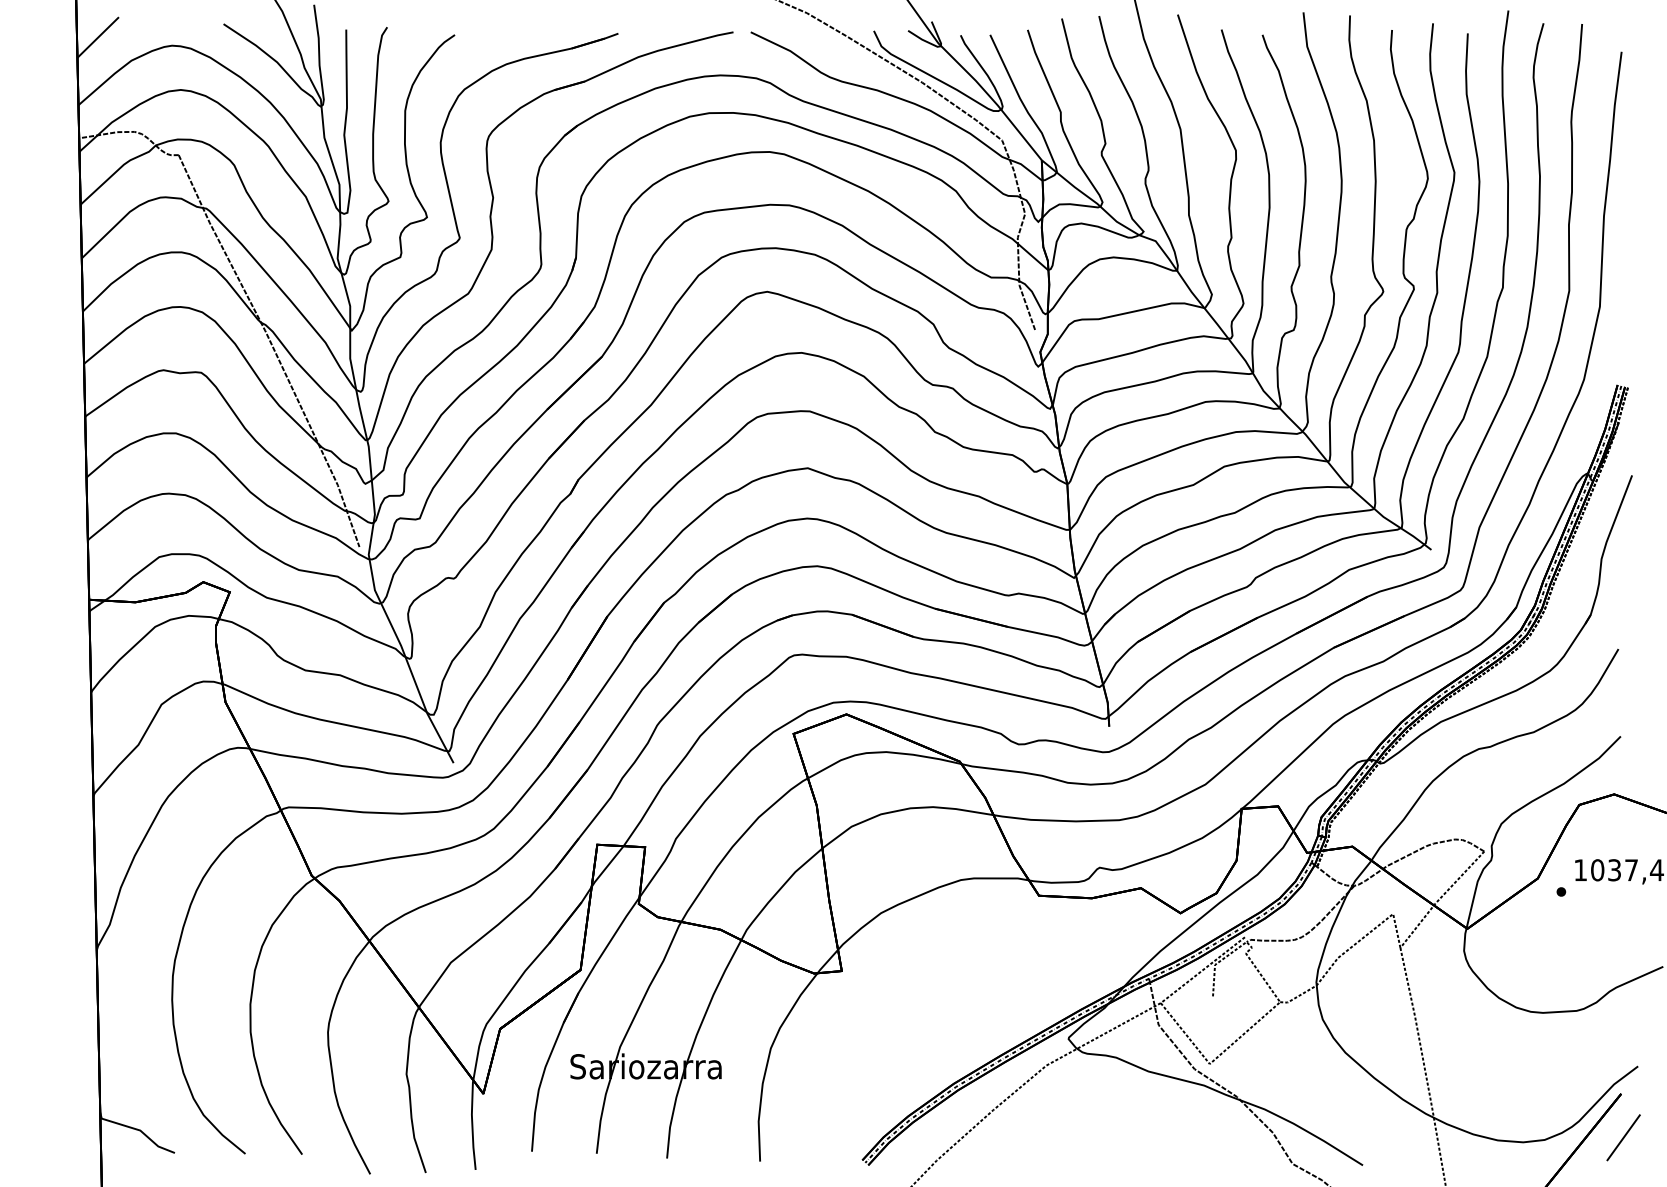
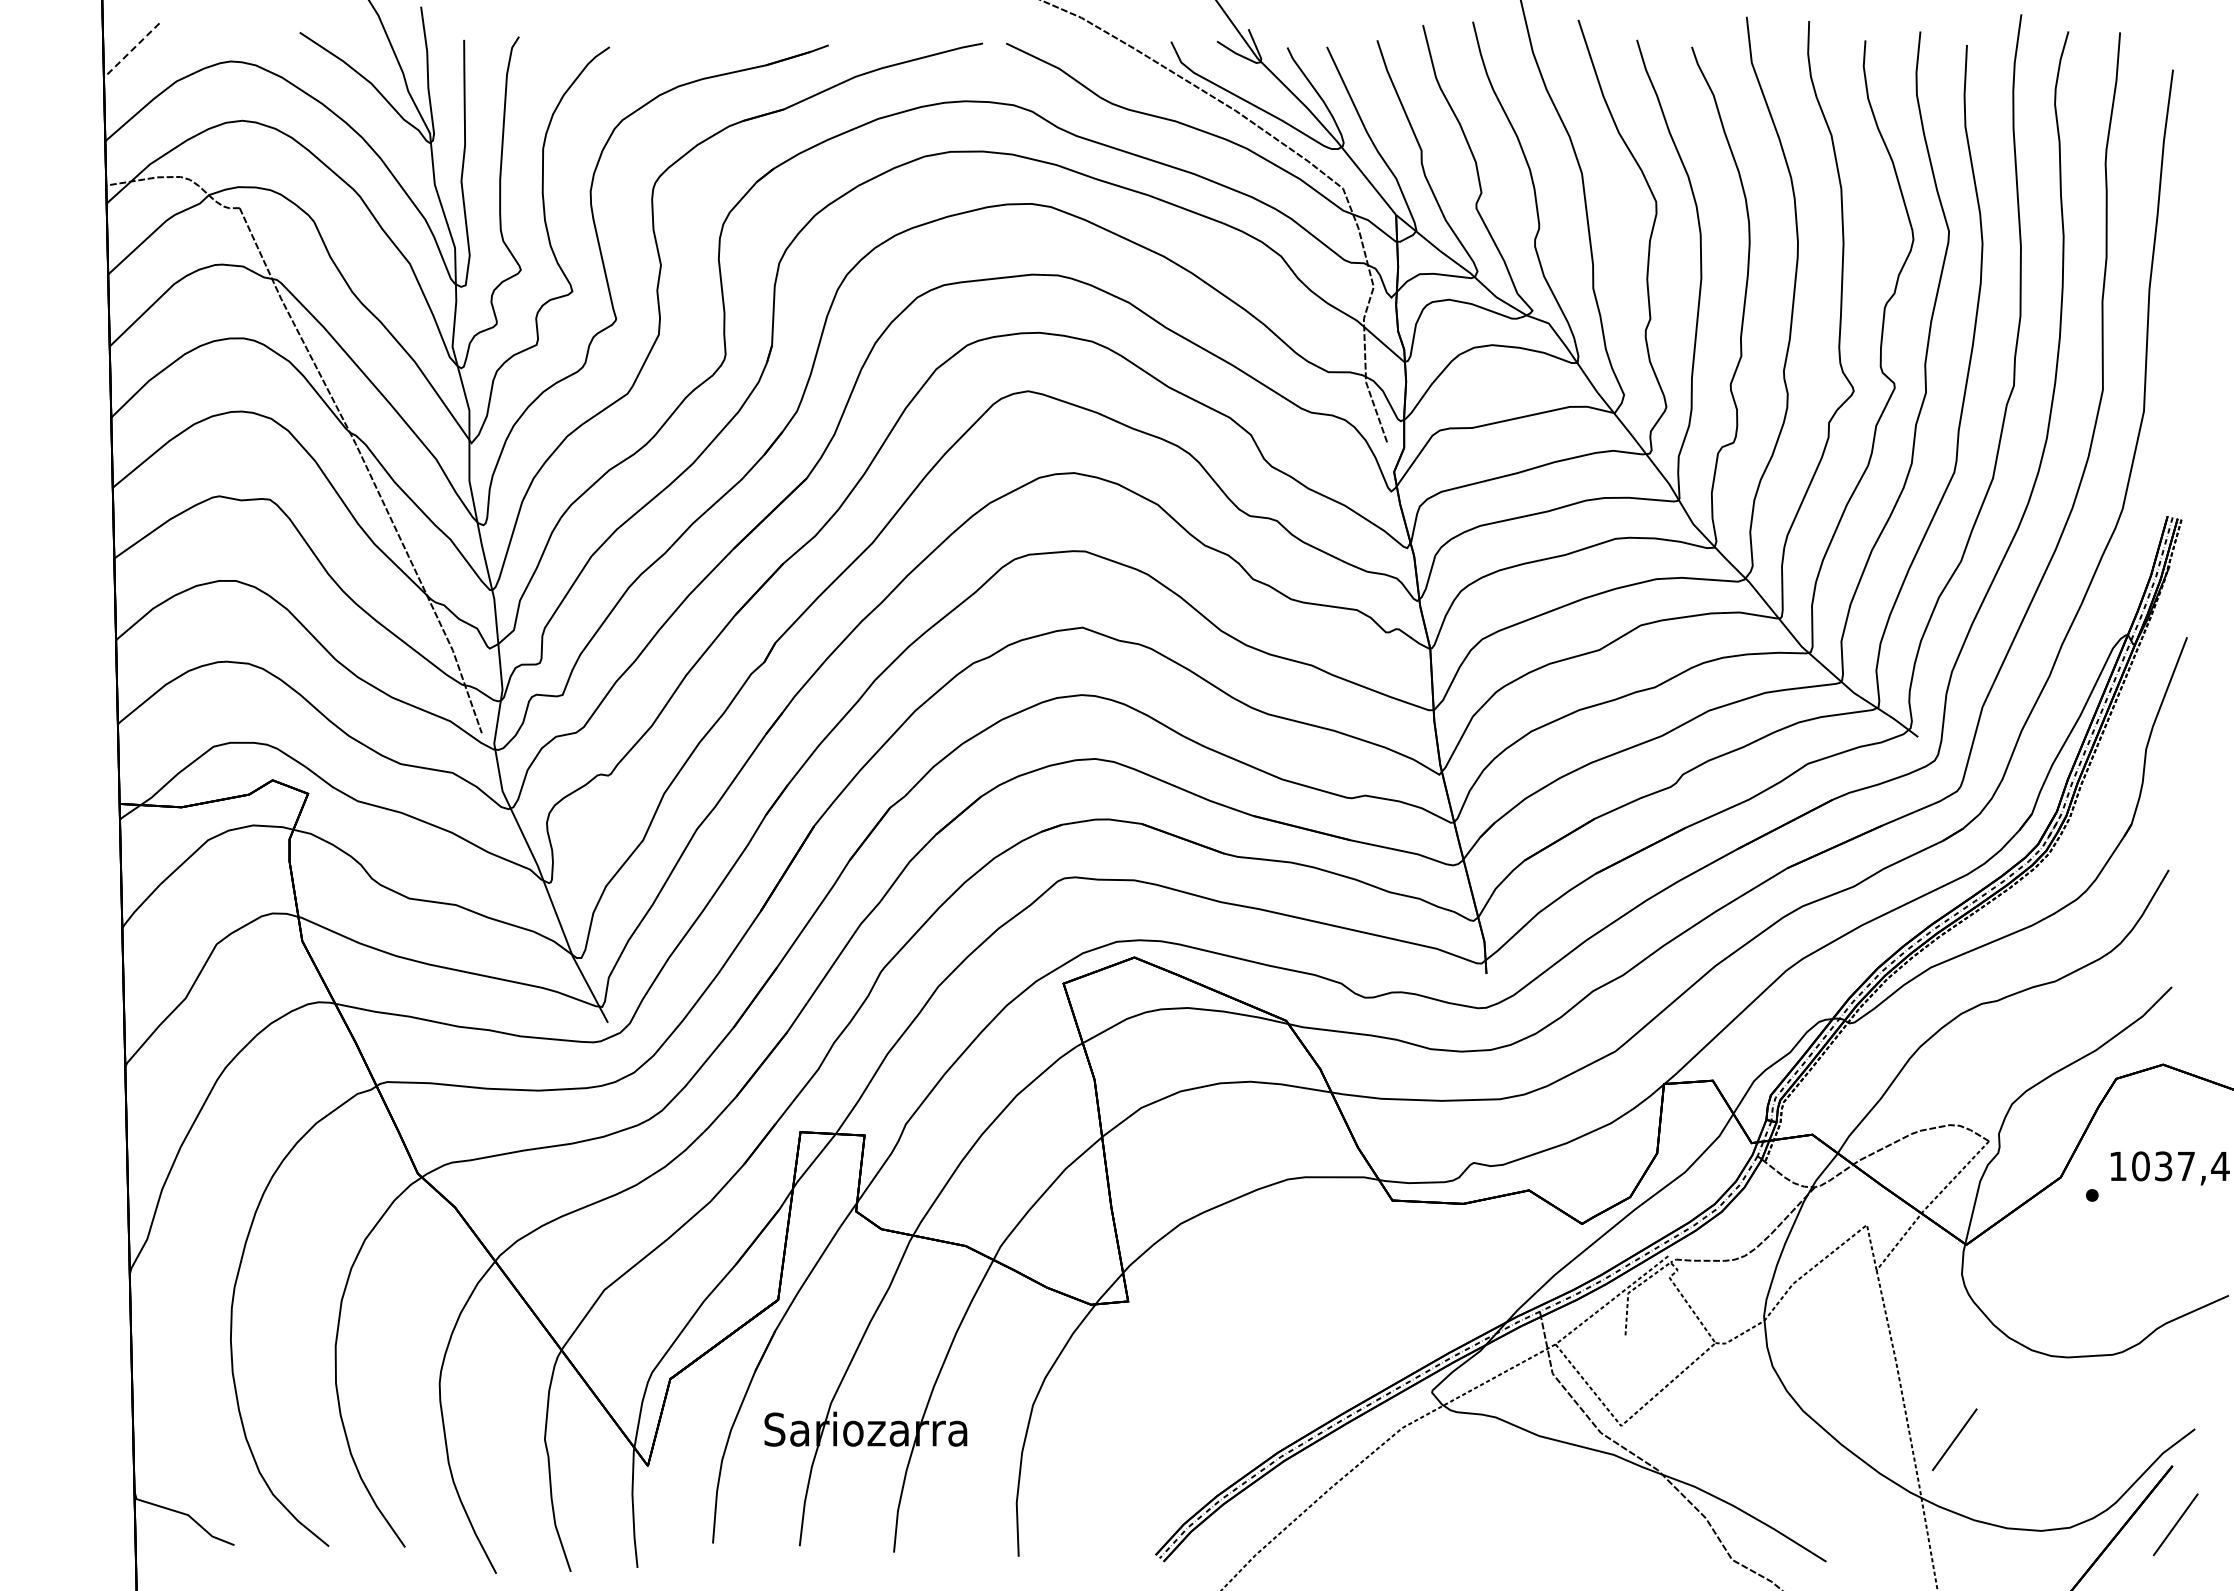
line: (98, 38) -> (131, 51), solid -> dashed
line: (1458, 1074) -> (1954, 1439), added

